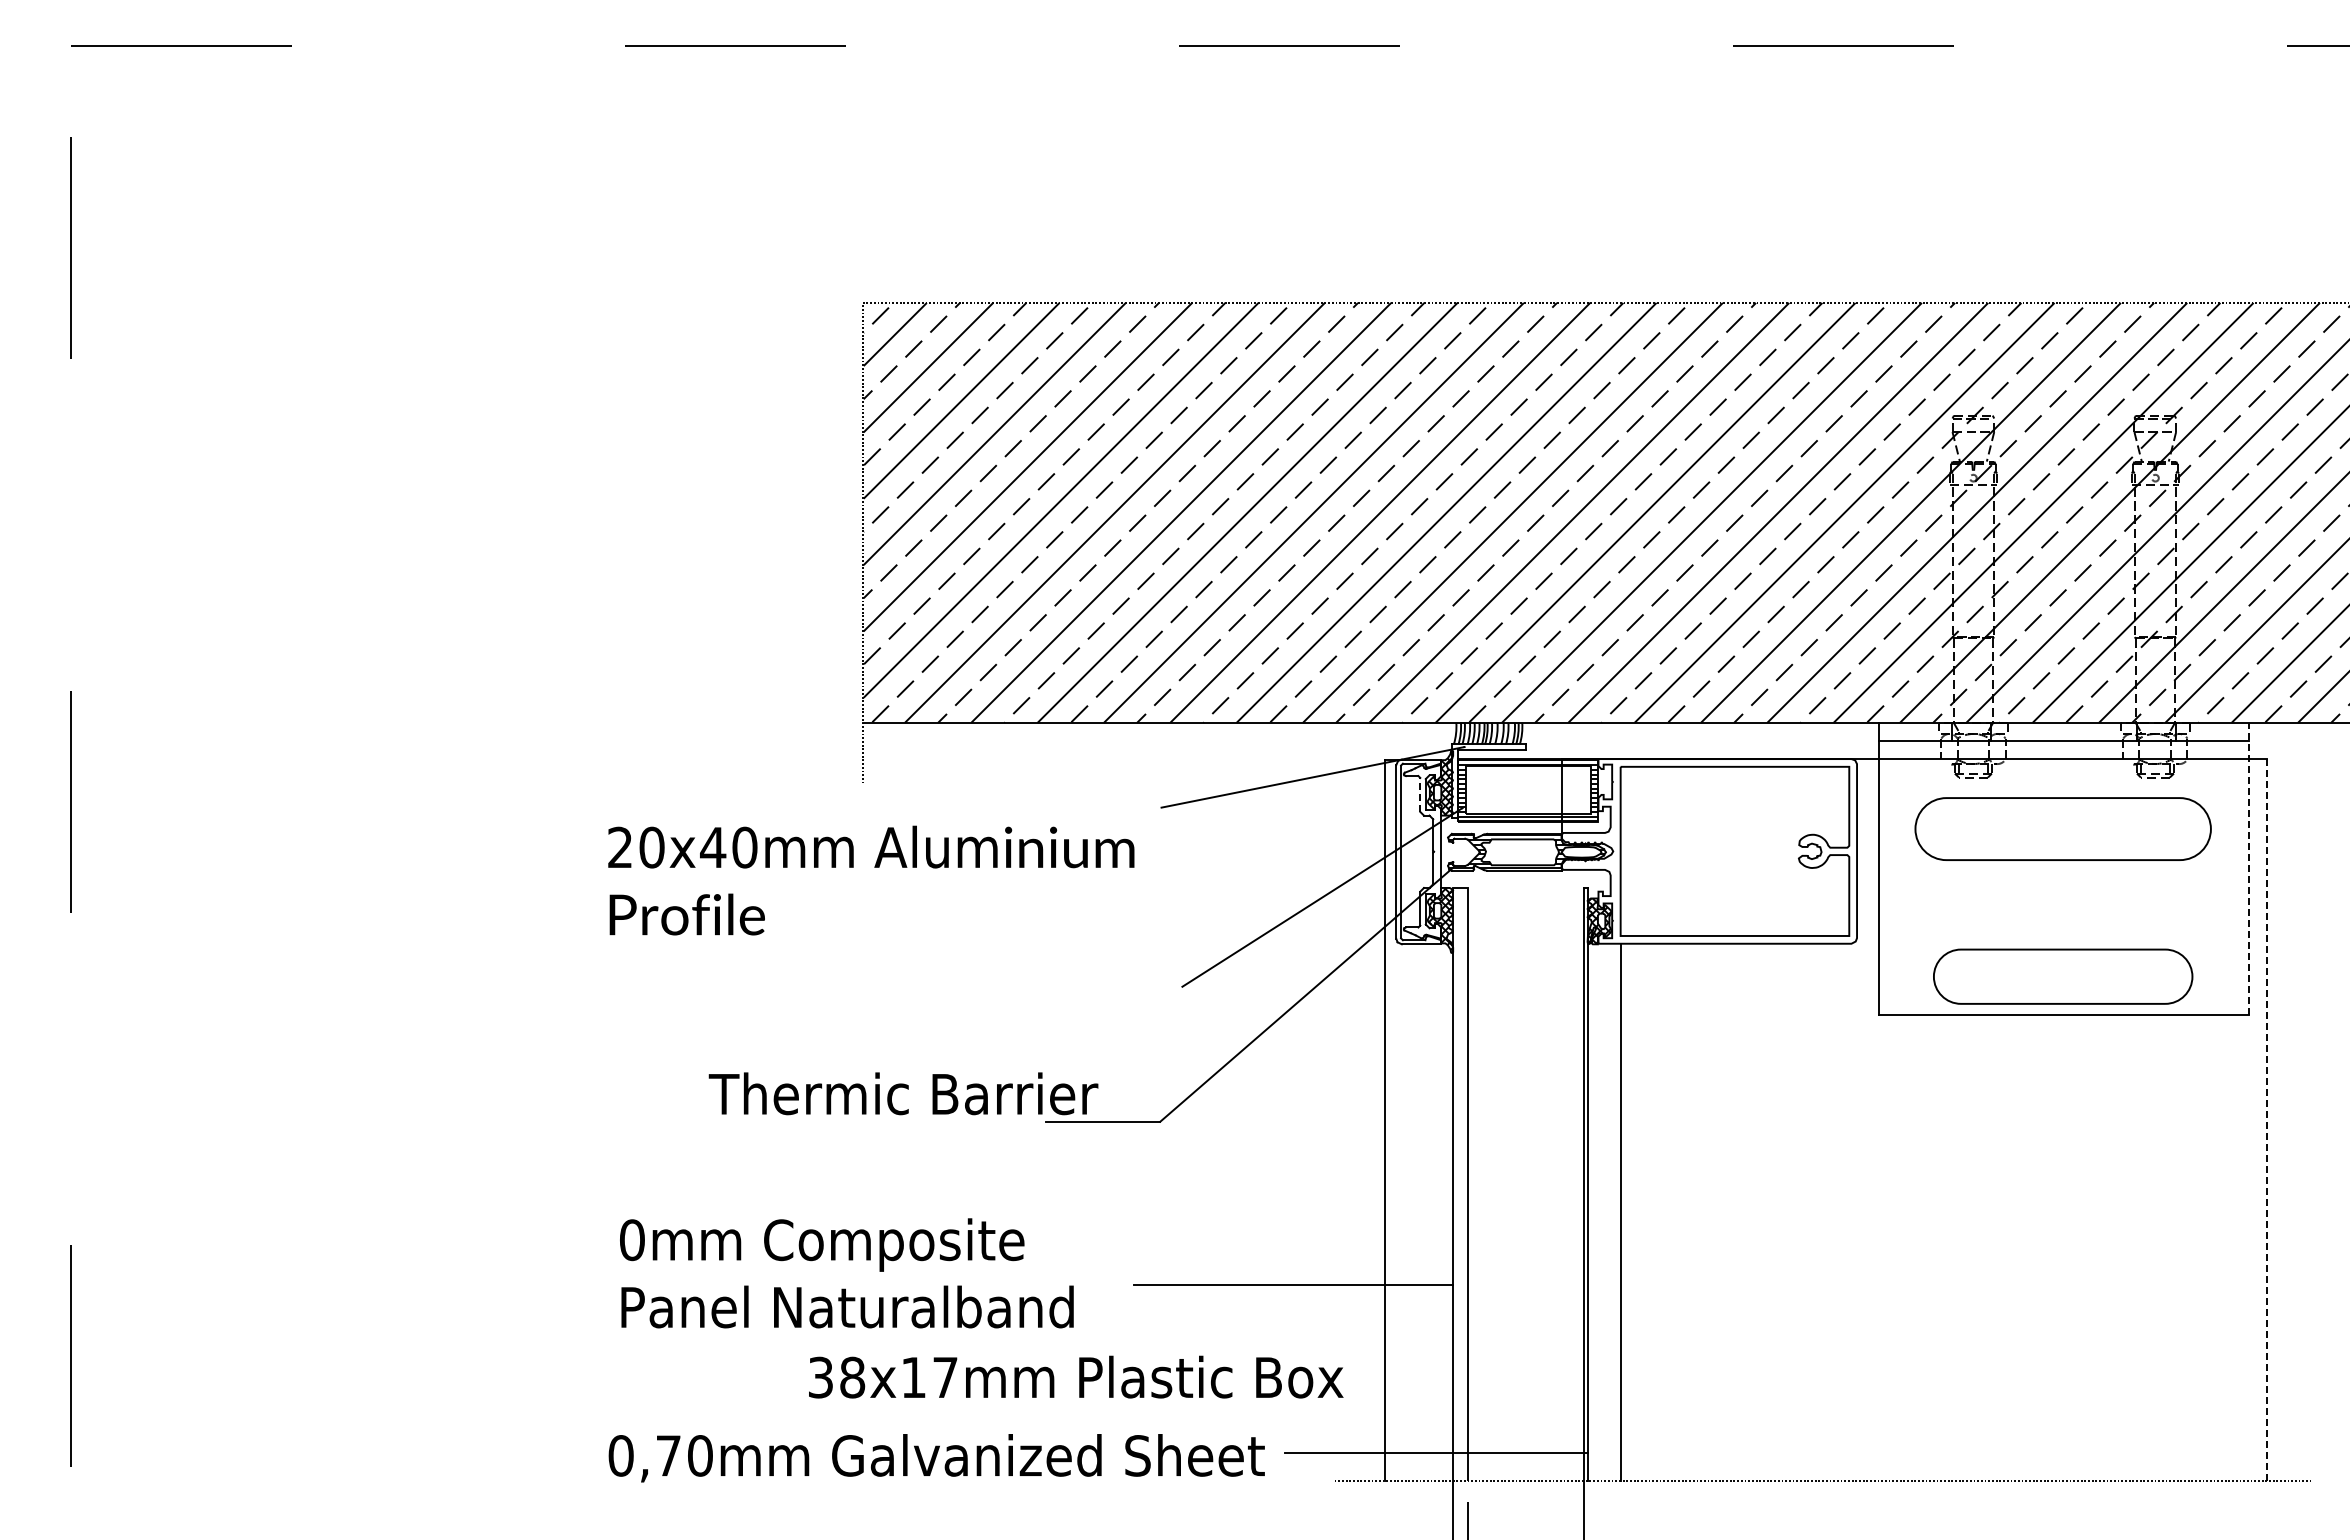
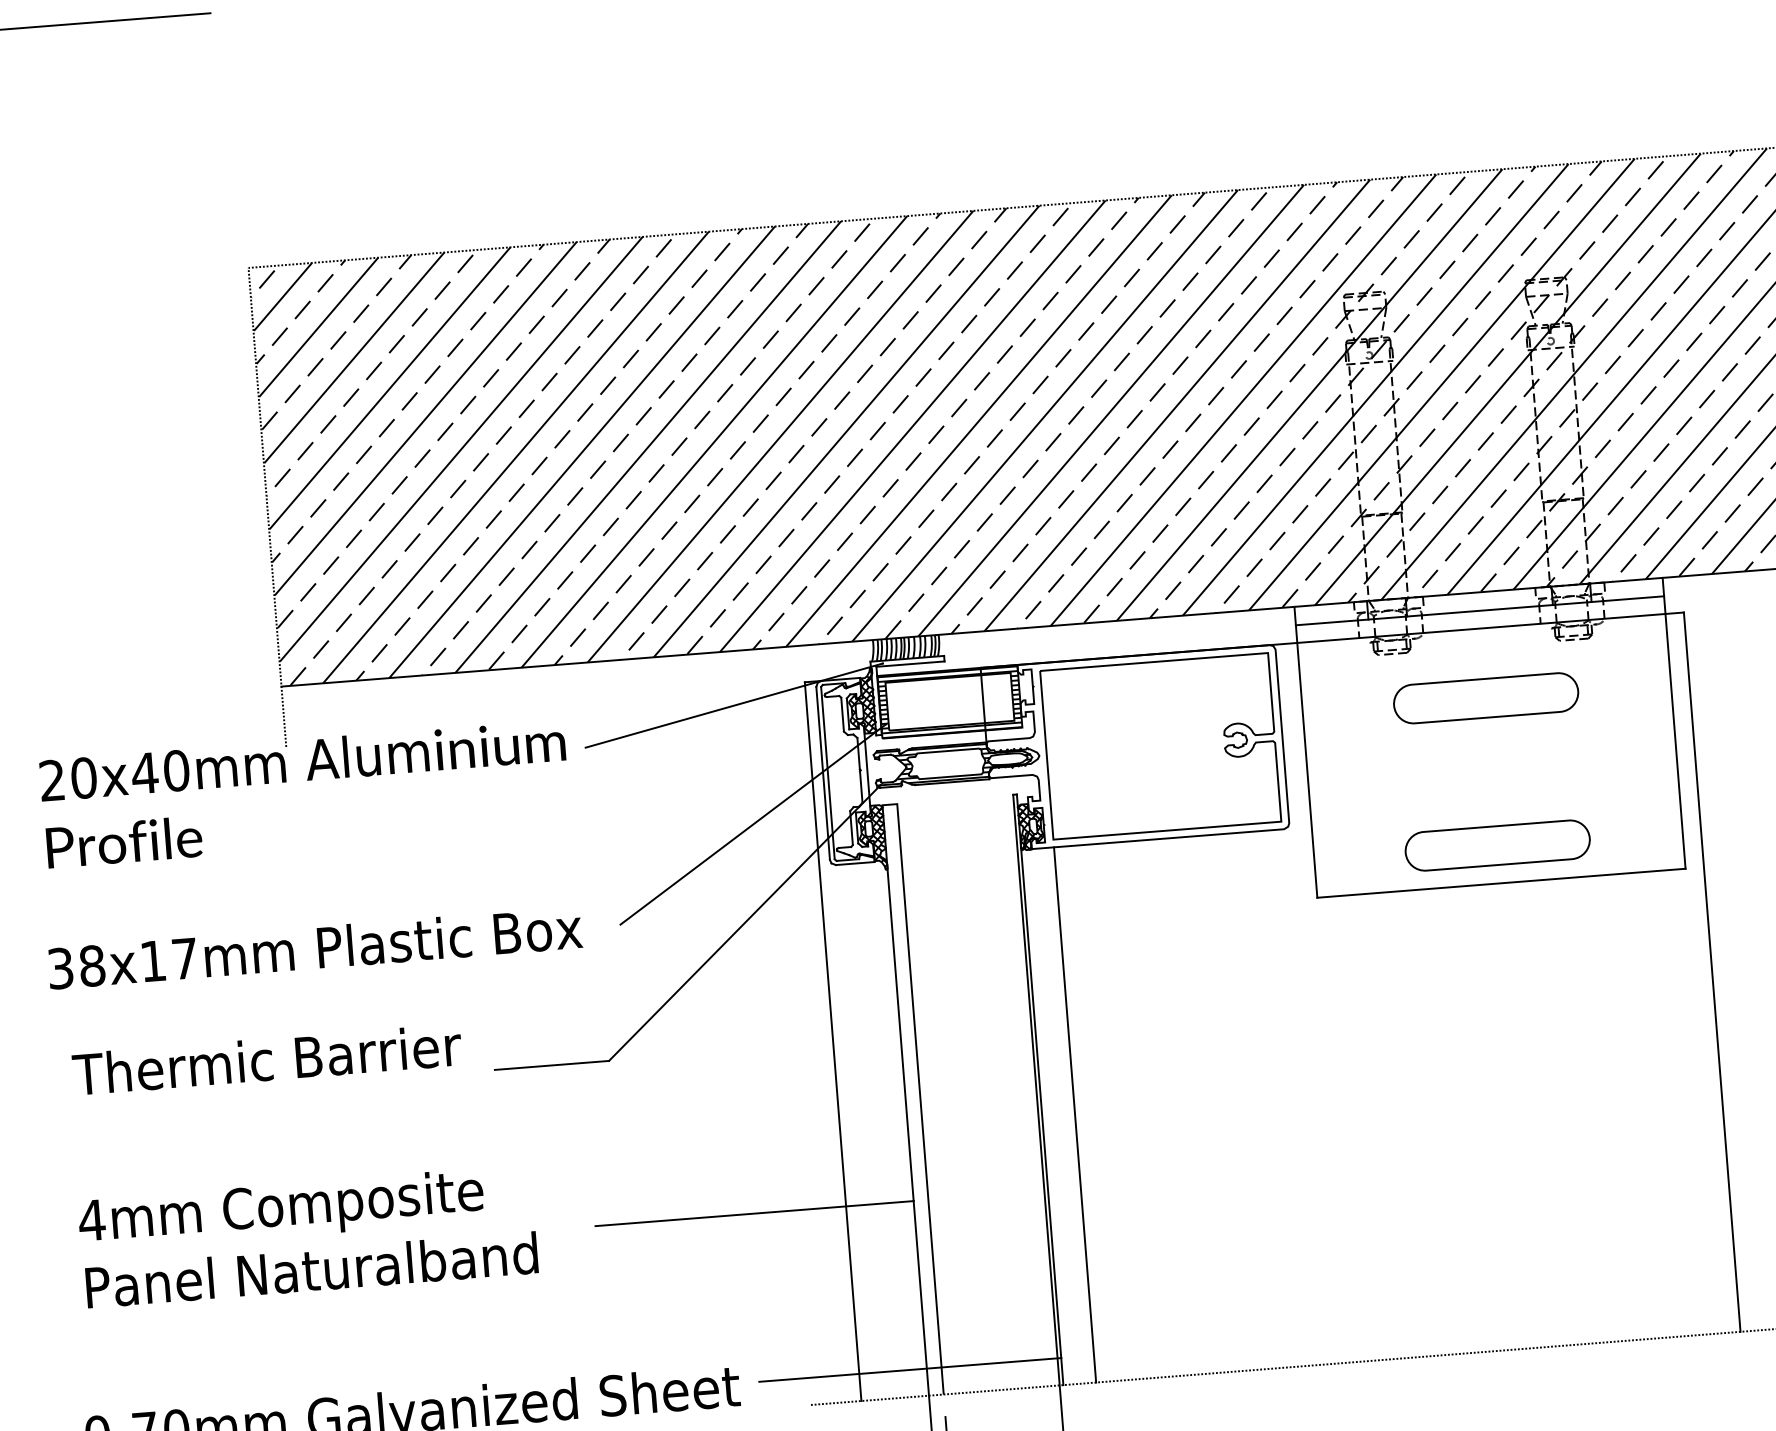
line: (1420, 794) -> (842, 714), dashed -> solid
part: (2062, 828) -> (1485, 697), size x0.62
line: (2248, 868) -> (1674, 723), dashed -> solid
text: (871, 880) -> (305, 793), moved
part: (2062, 976) -> (1497, 845), size x0.71
text: (903, 1093) -> (267, 1059), moved
line: (2267, 1119) -> (1712, 971), dashed -> solid
text: (632, 1240) -> (92, 1220), 0mm -> 4mm
text: (1076, 1376) -> (315, 947), moved

